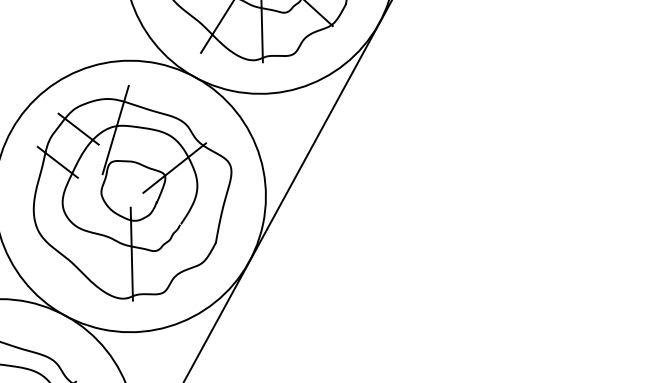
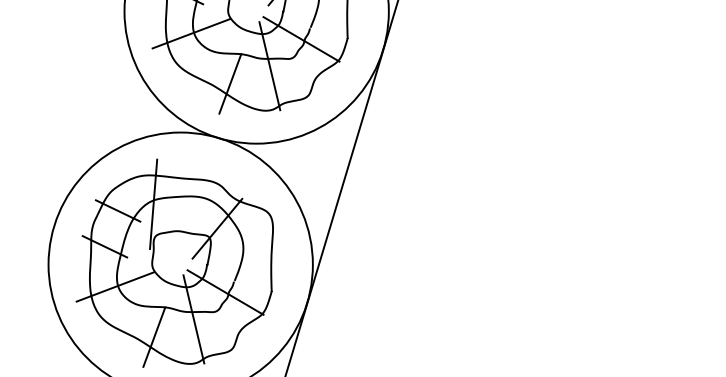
line: (60, 204) -> (115, 286), added
line: (169, 233) -> (225, 292), added
line: (88, 263) -> (154, 336), added

